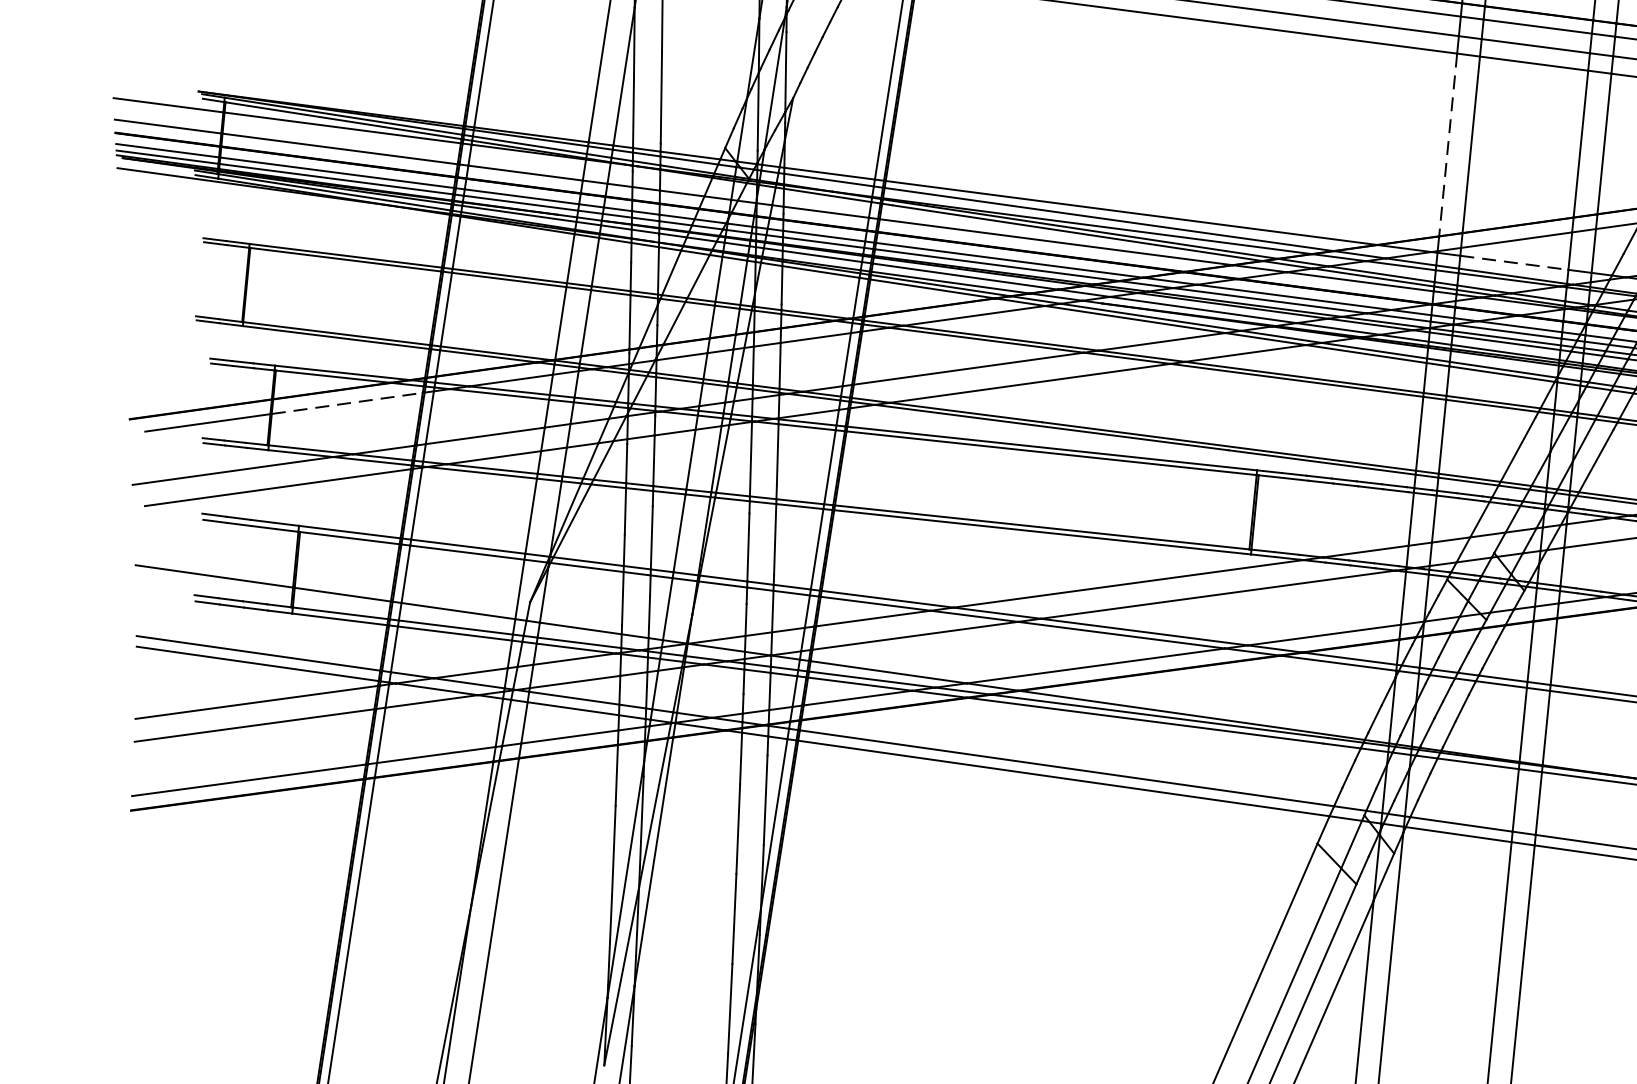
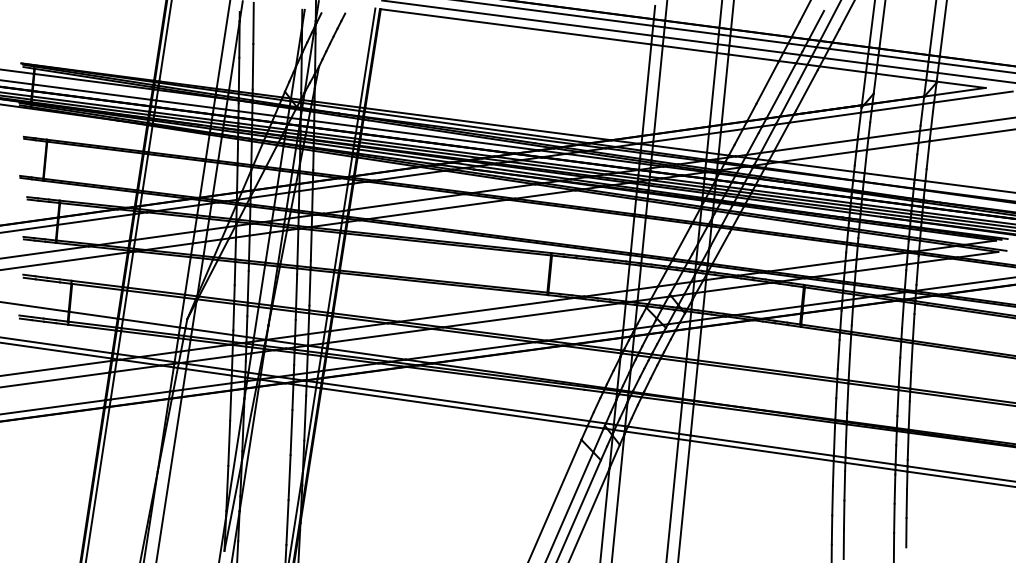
line: (1447, 145) -> (646, 90), dashed -> solid
line: (1515, 263) -> (680, 149), dashed -> solid
line: (348, 403) -> (96, 219), dashed -> solid

